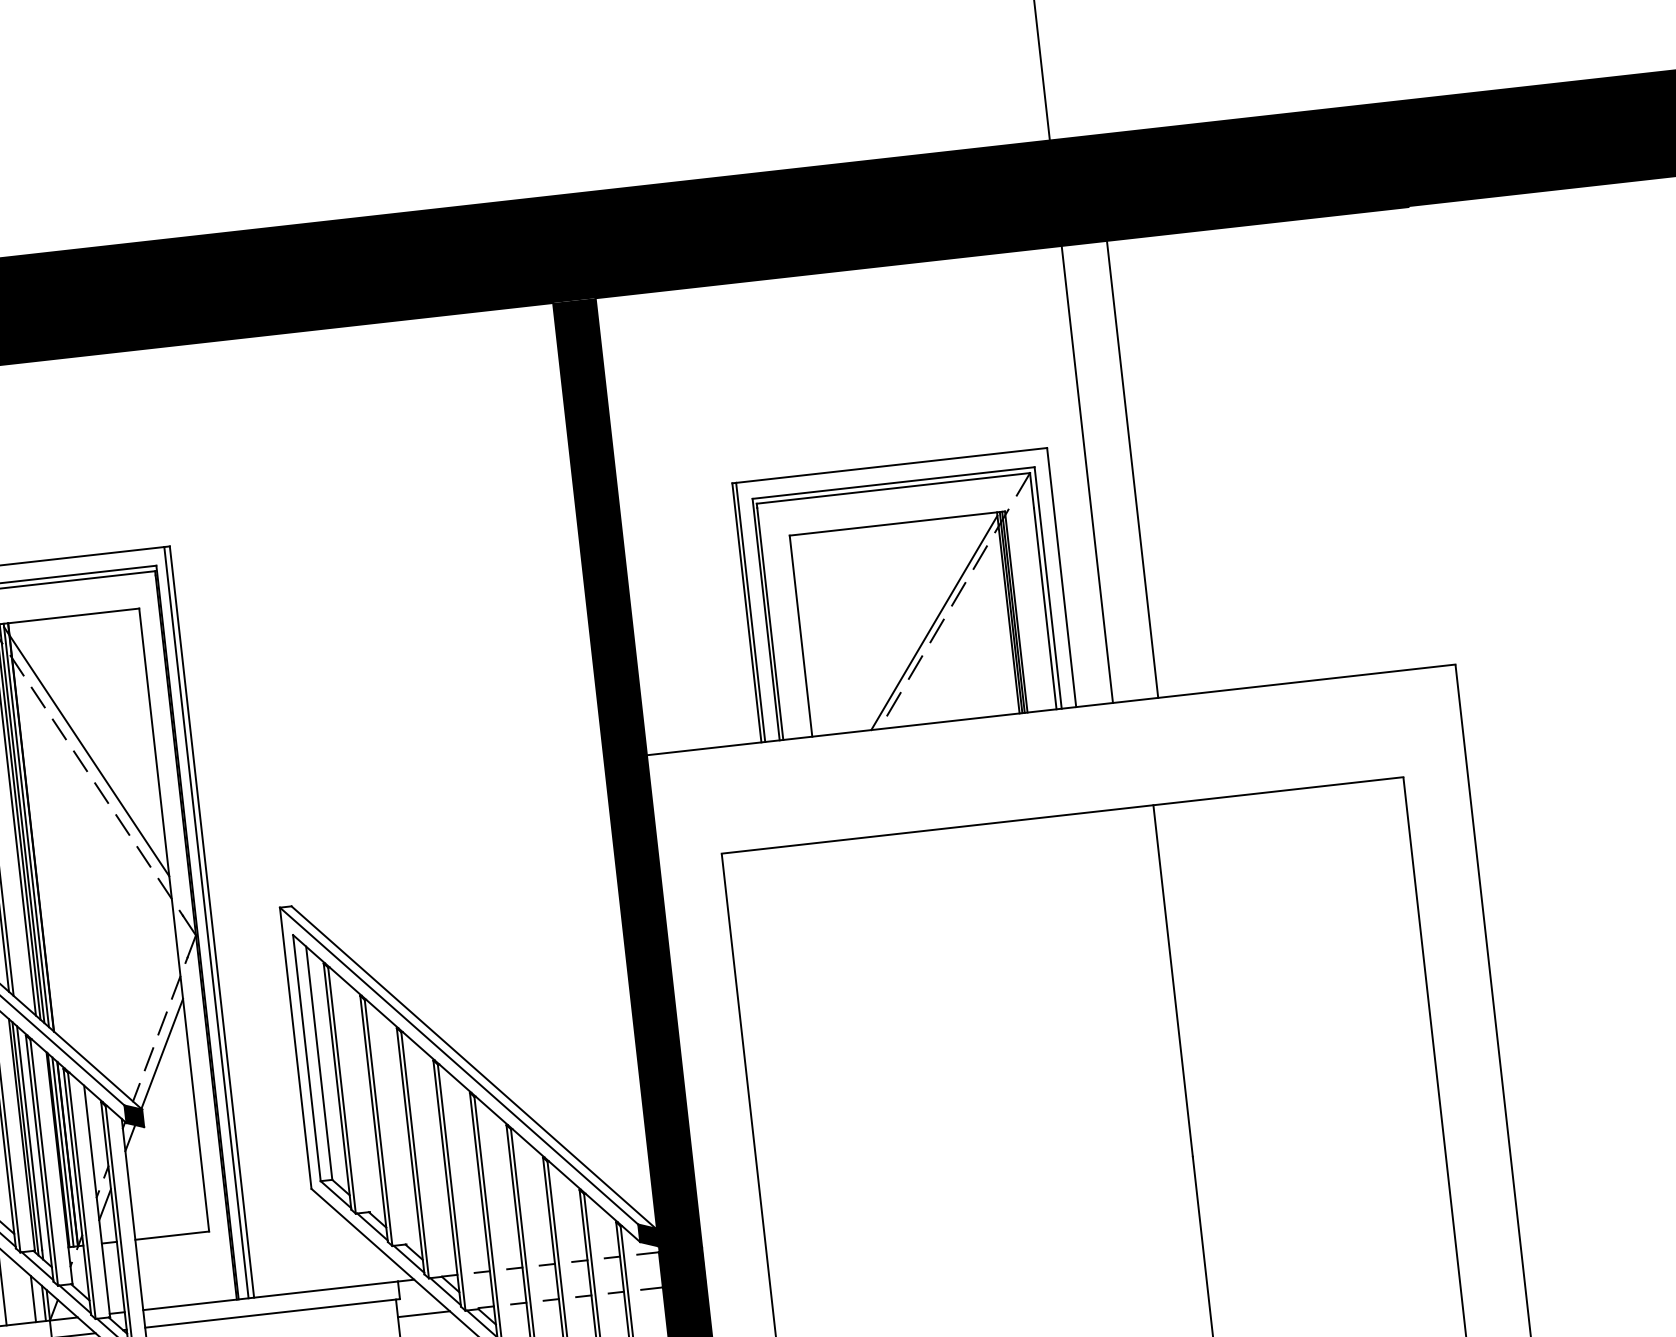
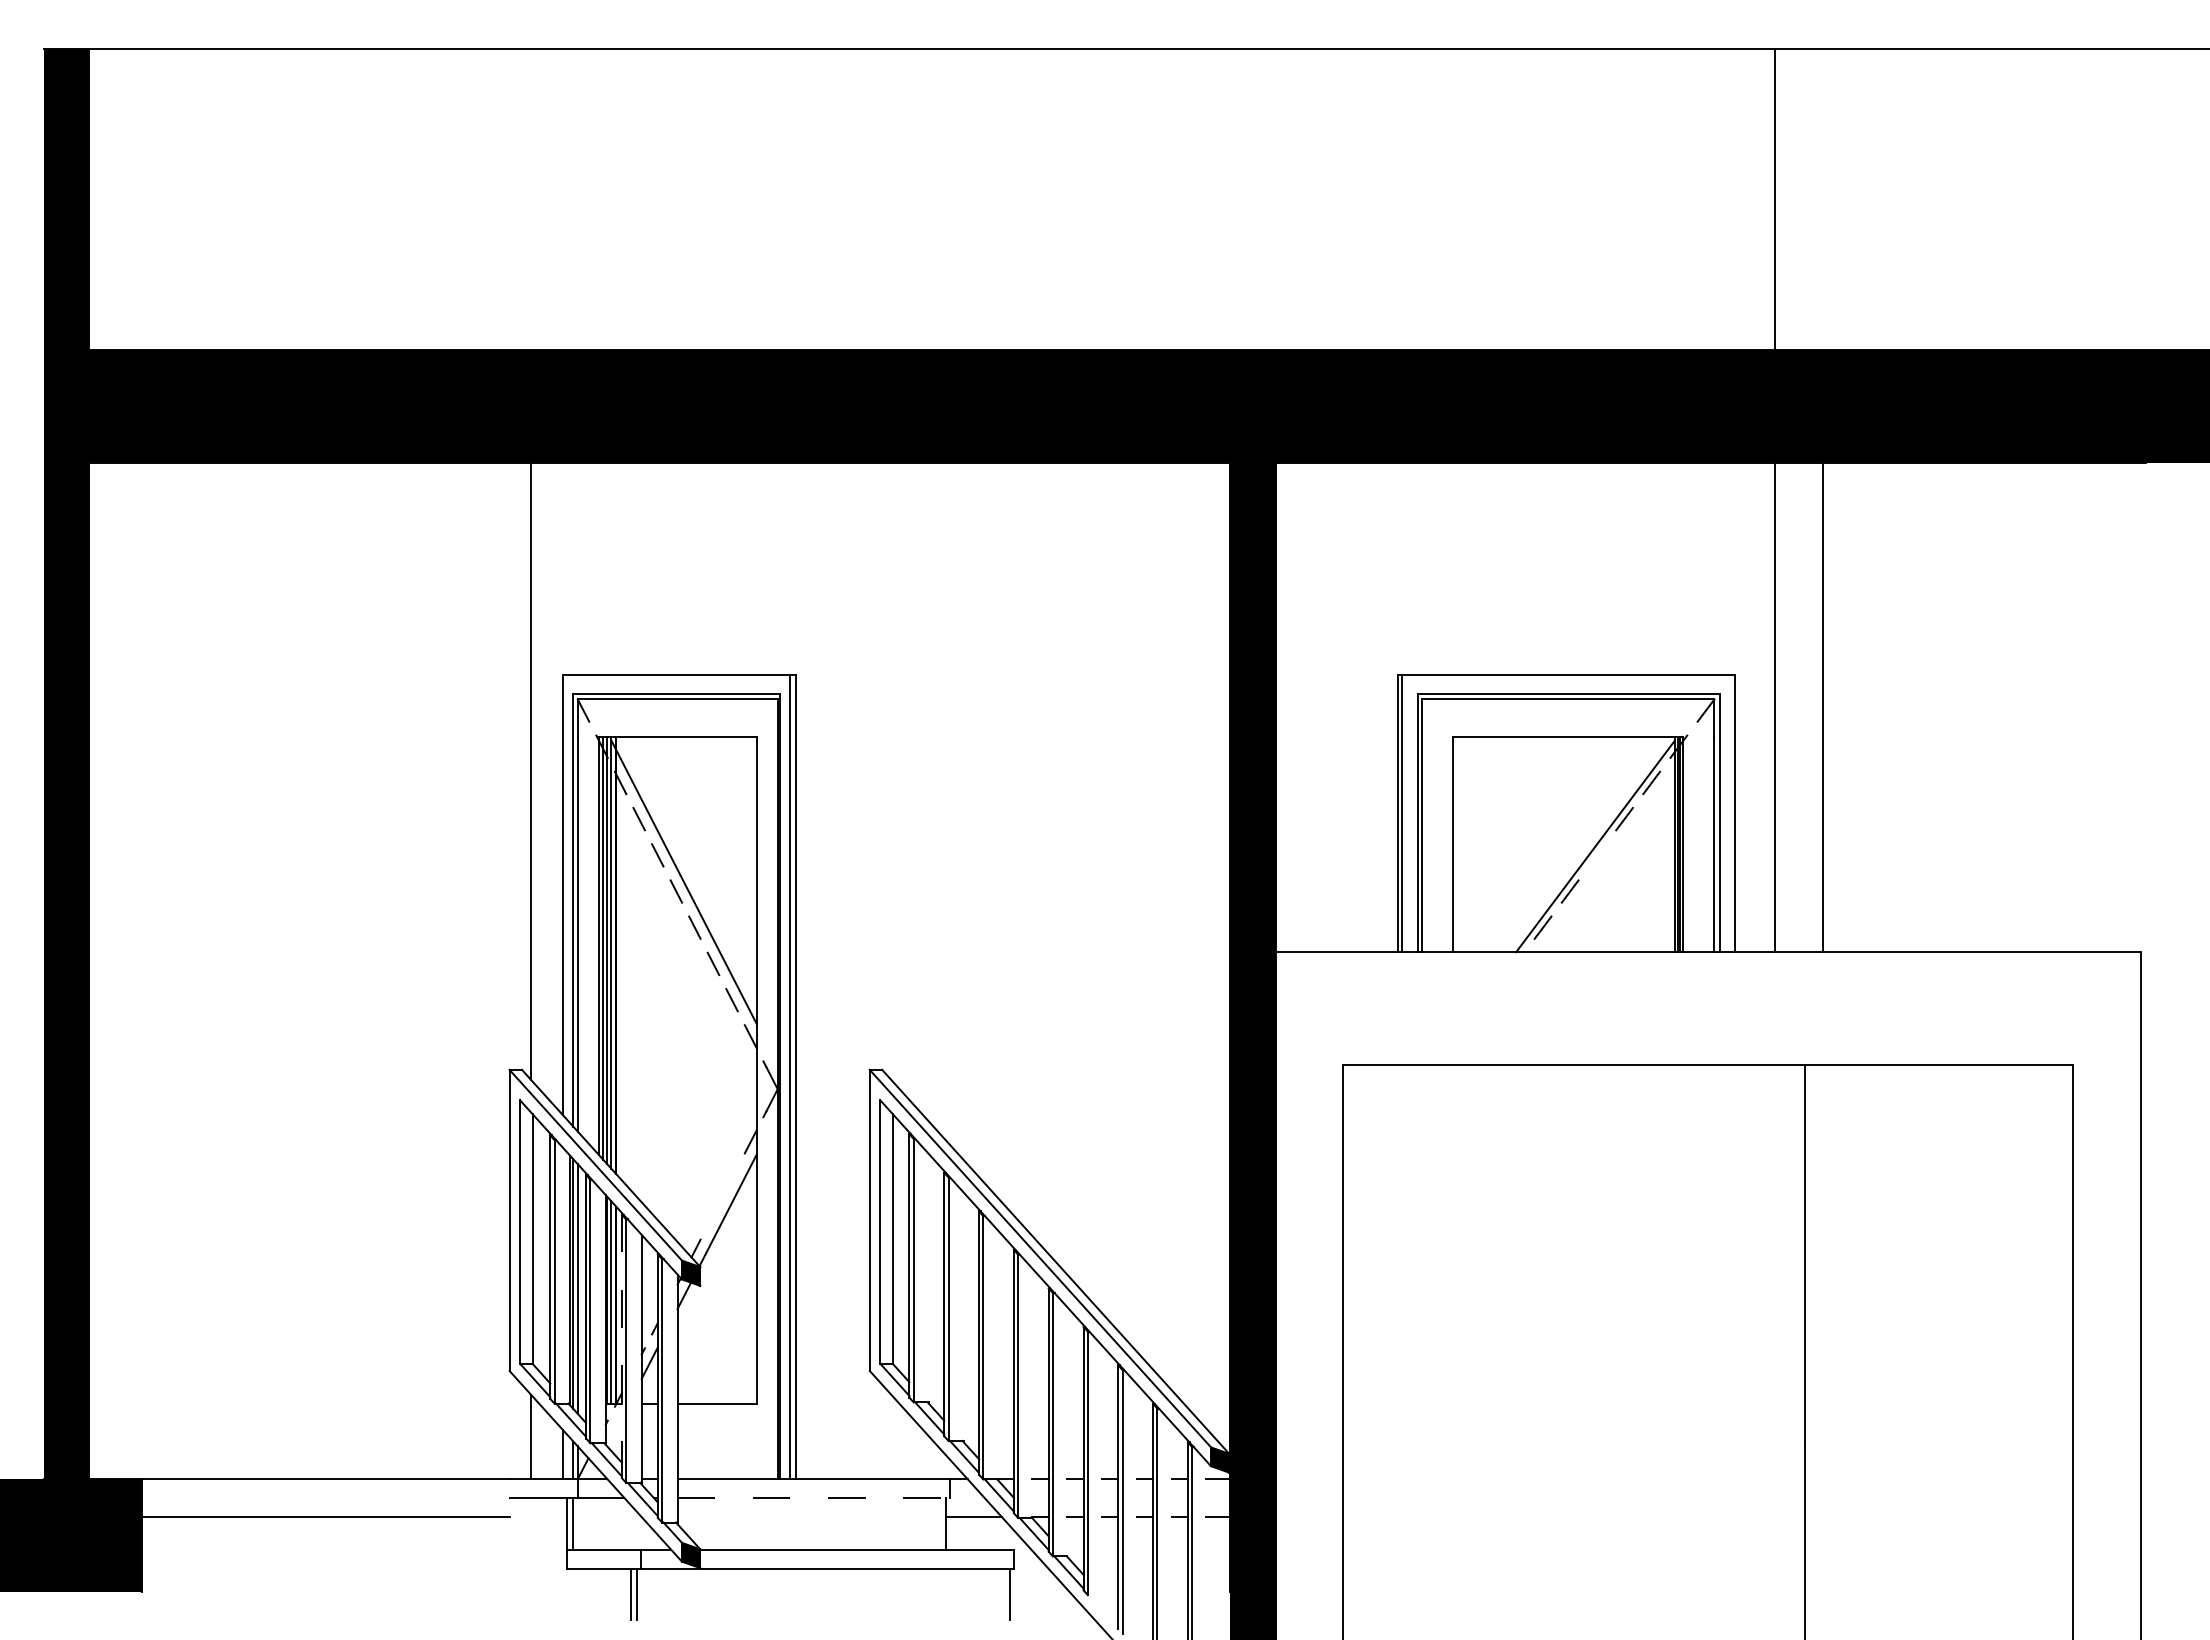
line: (937, 631) -> (1597, 855), removed
line: (162, 1023) -> (731, 1178), removed
line: (149, 1059) -> (713, 1214), removed
line: (76, 1192) -> (621, 1346), solid -> dashed
line: (273, 1313) -> (814, 1498), solid -> dashed

